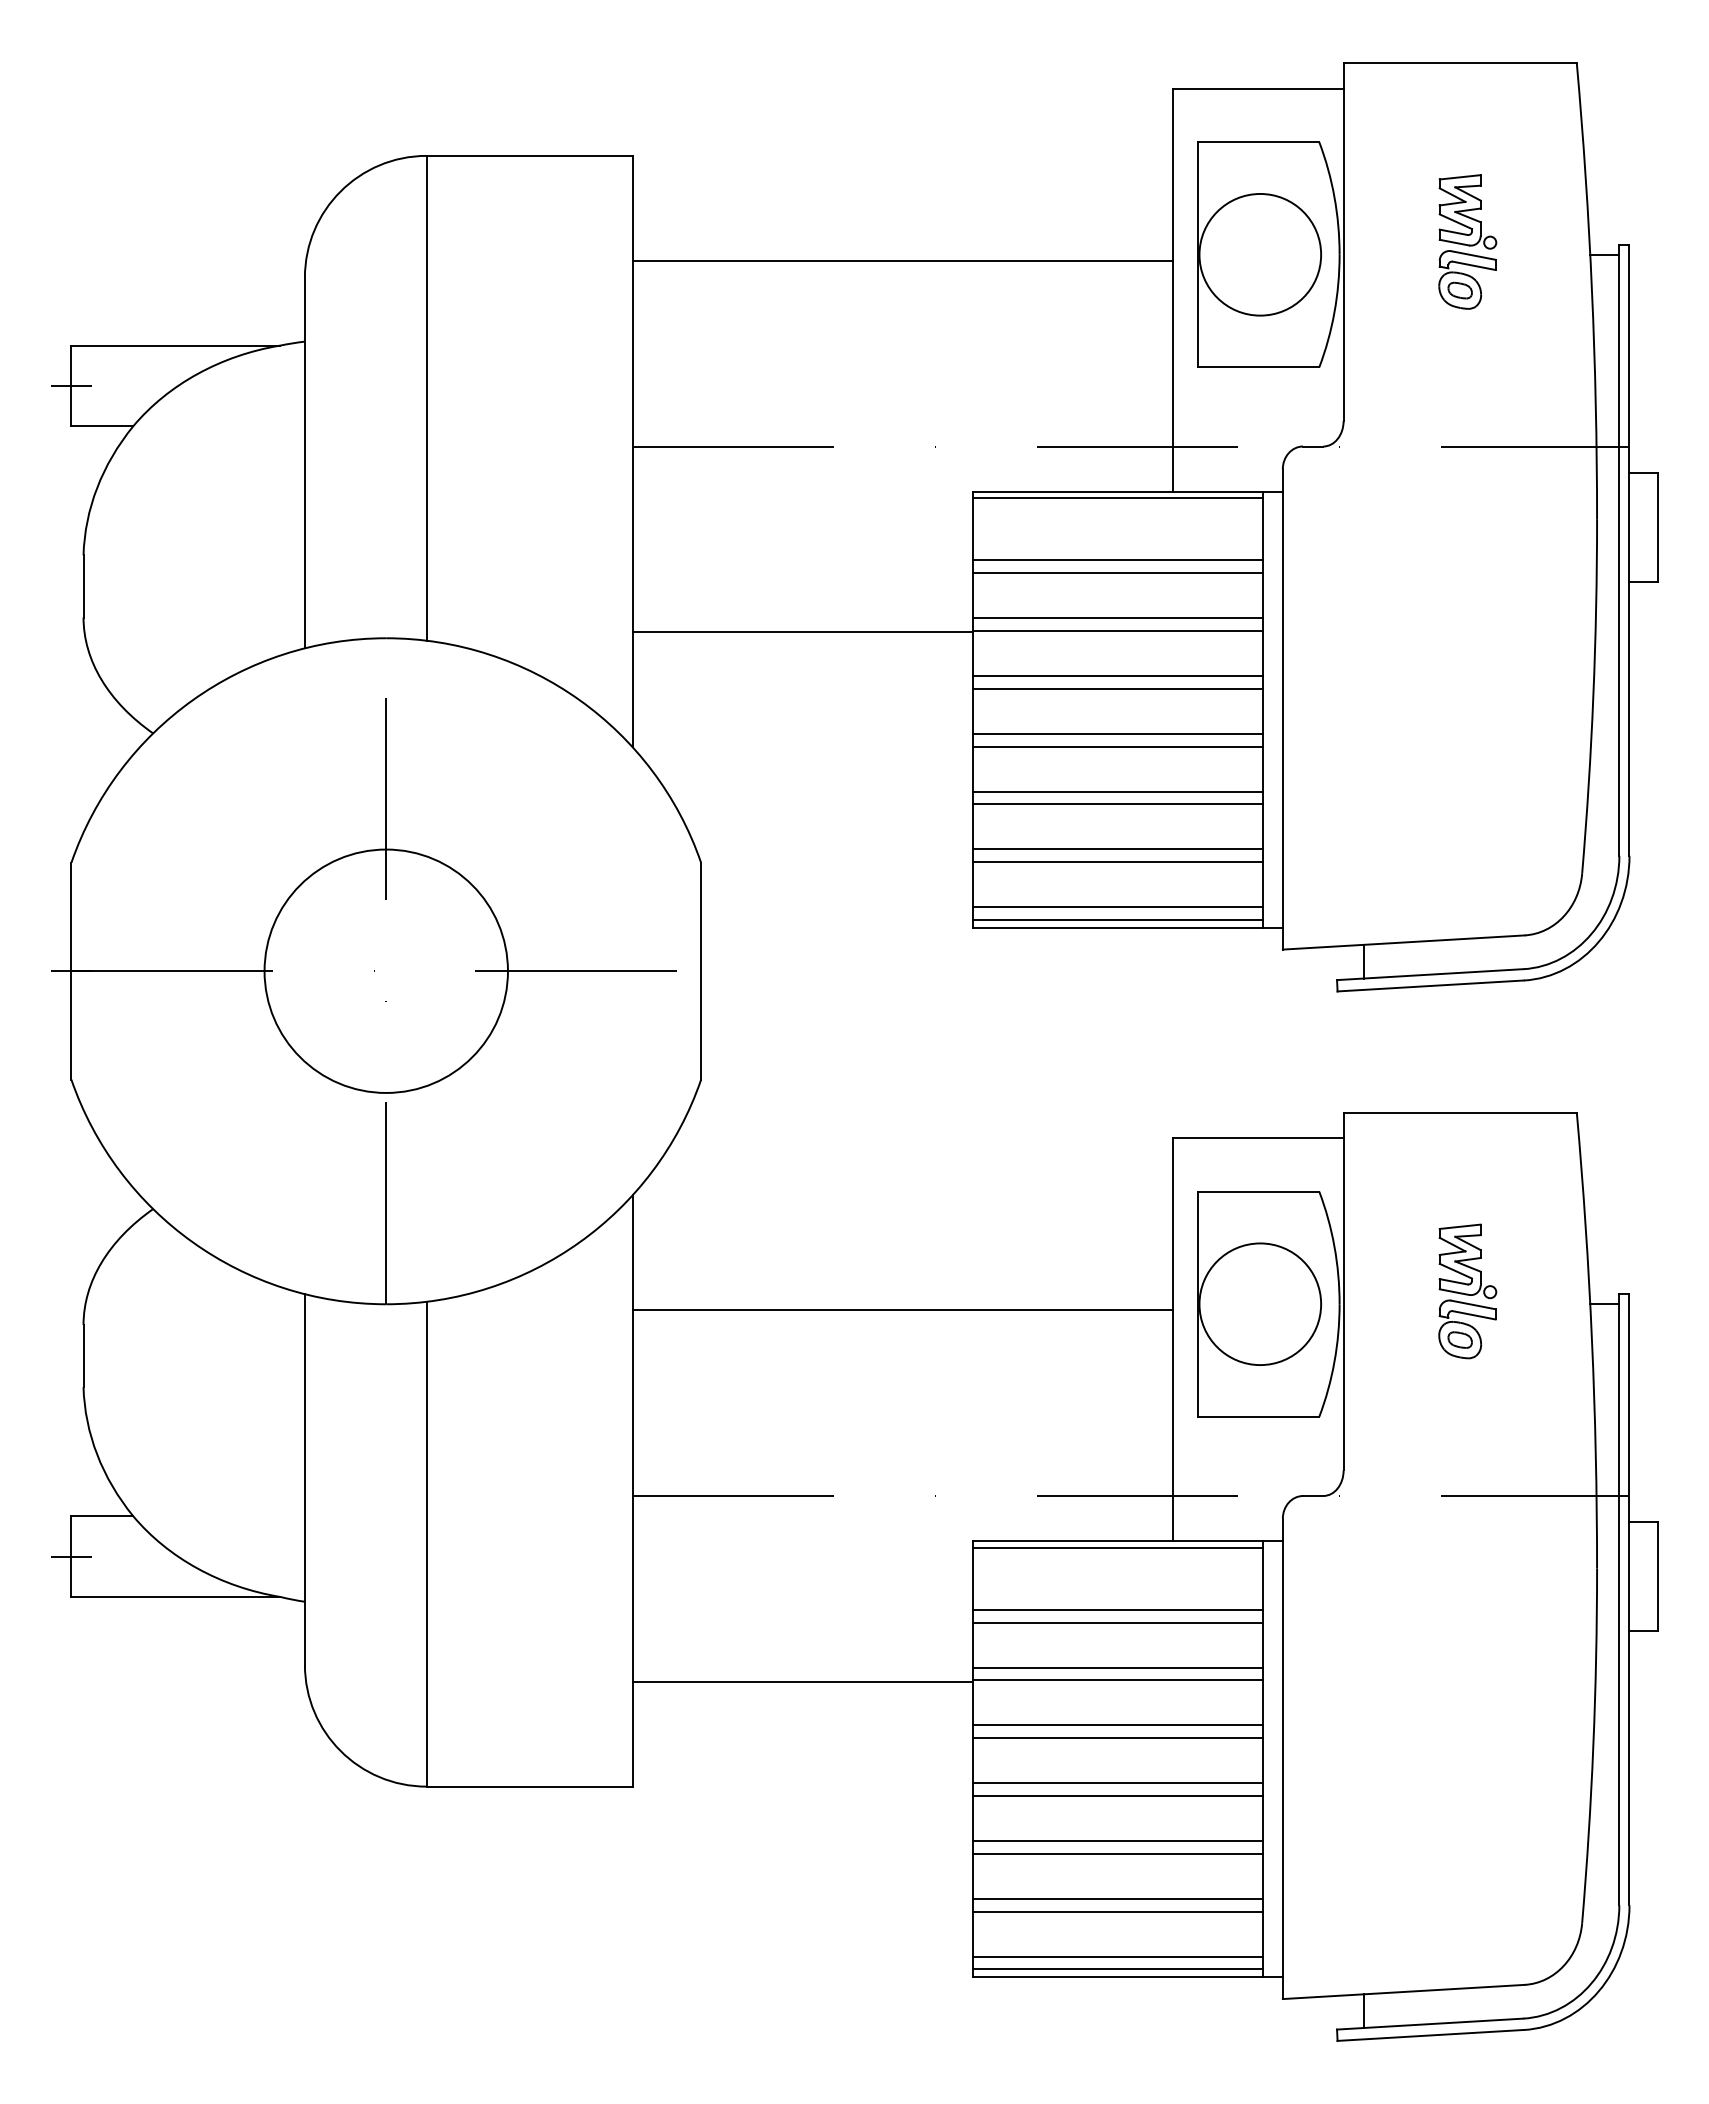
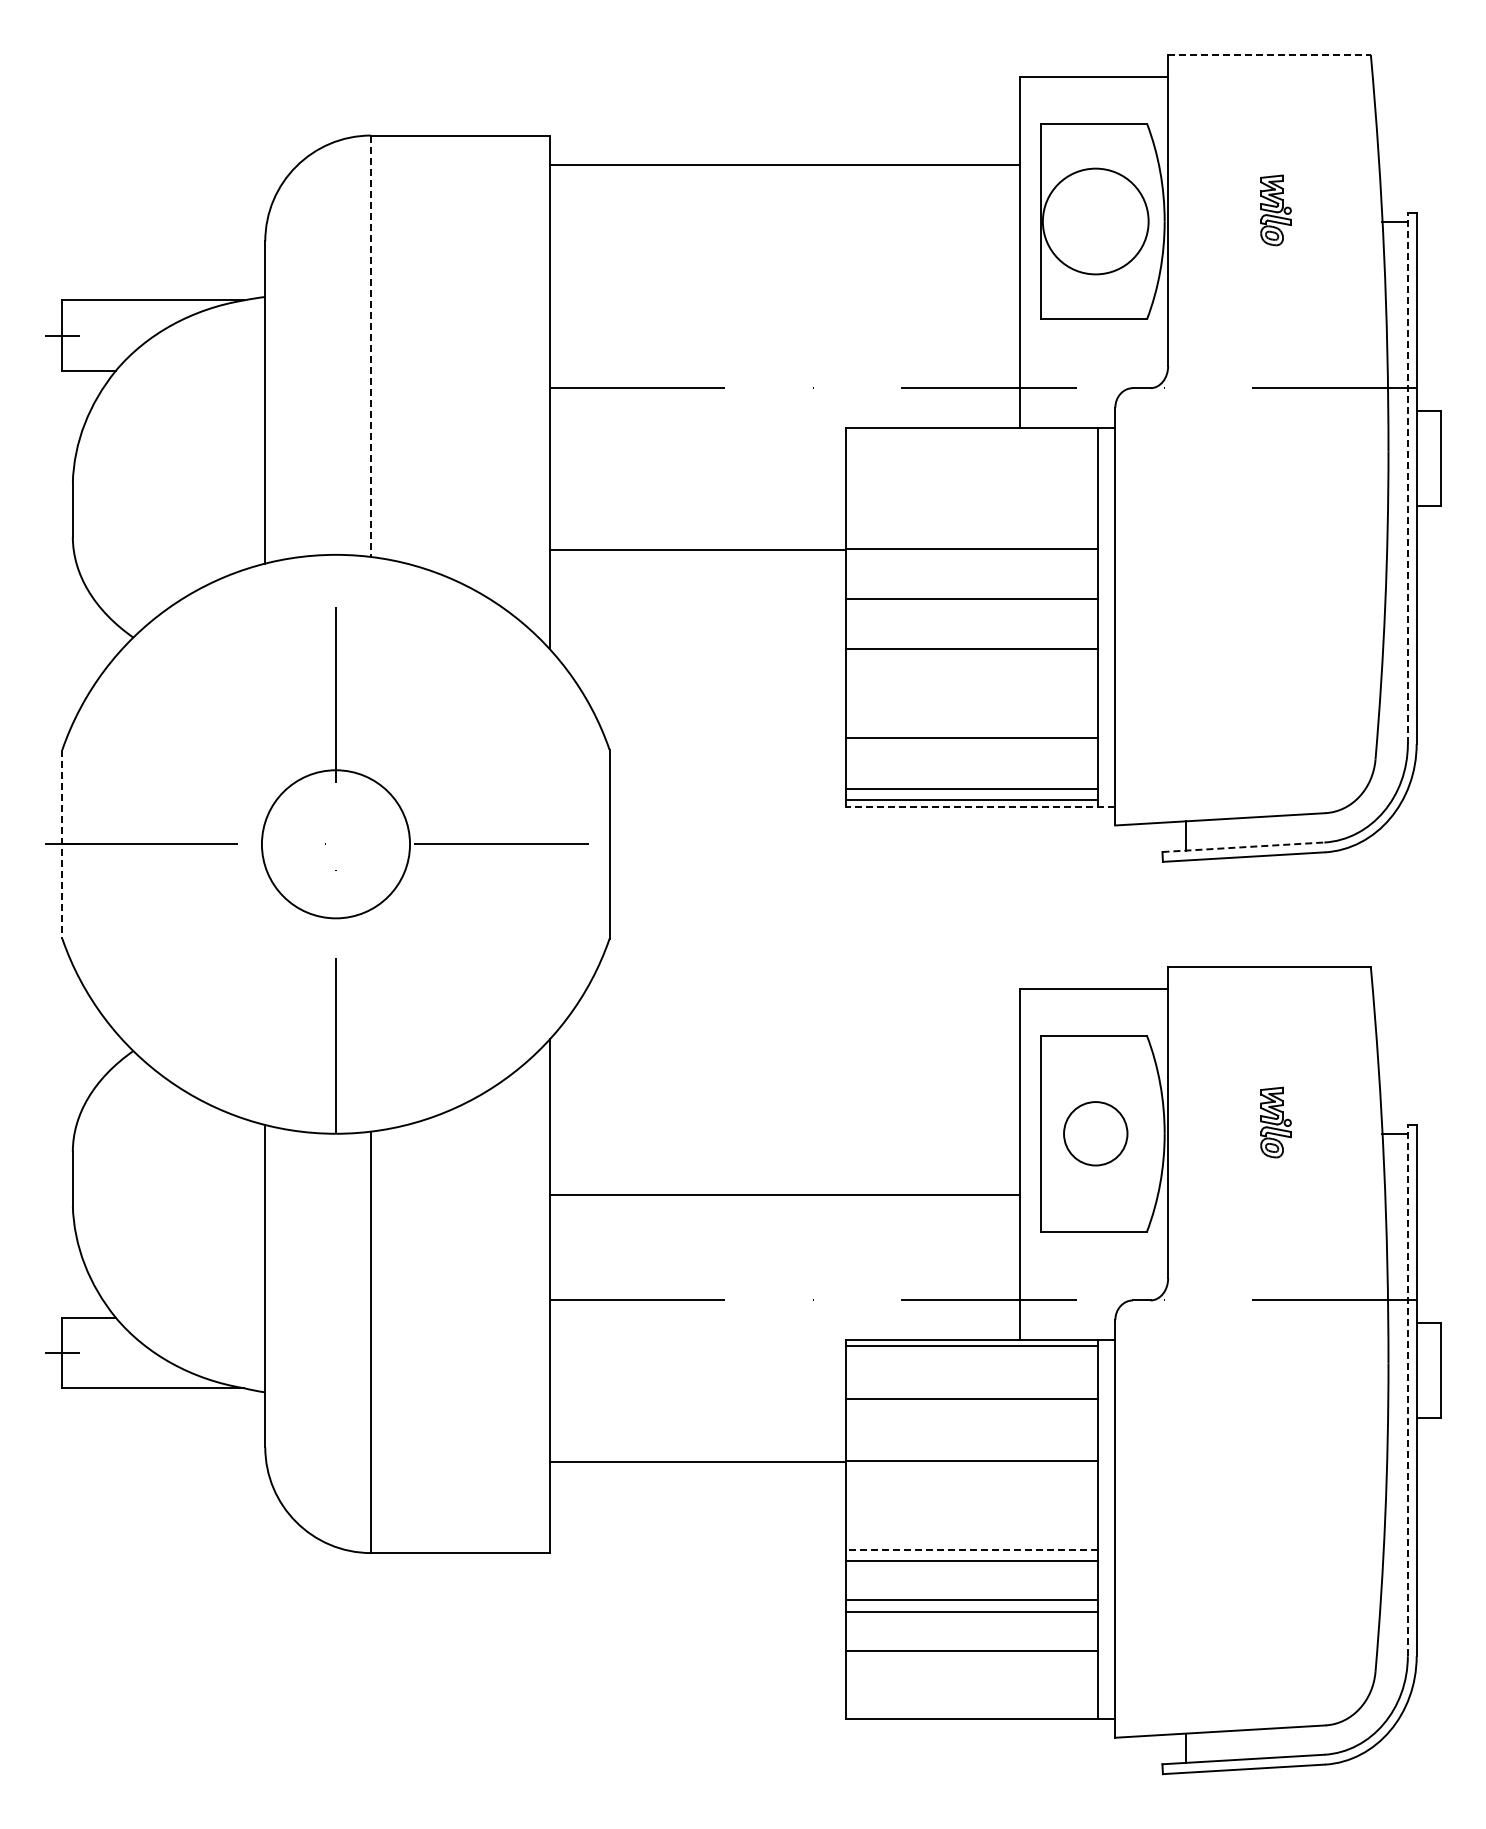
line: (1461, 62) -> (1270, 54), solid -> dashed
part: (1467, 242) -> (1275, 210), size x0.6
line: (903, 260) -> (785, 164), moved
line: (427, 398) -> (371, 346), solid -> dashed
line: (1117, 498) -> (971, 433), removed
line: (1618, 550) -> (1407, 478), solid -> dashed
line: (1117, 560) -> (971, 487), removed
line: (1117, 573) -> (971, 498), removed
line: (1117, 618) -> (971, 537), removed
line: (1117, 675) -> (971, 587), removed
line: (1117, 733) -> (971, 637), removed
line: (1117, 792) -> (971, 688), removed
line: (1117, 804) -> (971, 699), removed
line: (1117, 862) -> (971, 749), removed
line: (1127, 927) -> (980, 806), solid -> dashed
line: (71, 971) -> (62, 844), solid -> dashed
circle: (385, 971) -> (335, 844), size x0.7
line: (1430, 974) -> (1243, 847), solid -> dashed
part: (1467, 1291) -> (1275, 1122), size x0.6
circle: (1260, 1303) -> (1095, 1133), size x0.6
line: (903, 1310) -> (785, 1195), moved
line: (1618, 1599) -> (1407, 1390), solid -> dashed
line: (1117, 1622) -> (971, 1410), removed
line: (1117, 1667) -> (971, 1449), removed
line: (1117, 1724) -> (971, 1499), removed
line: (1117, 1738) -> (971, 1511), removed
line: (1117, 1783) -> (971, 1550), solid -> dashed
line: (1117, 1911) -> (971, 1661), removed
line: (1117, 1956) -> (971, 1700), removed
line: (1117, 1970) -> (971, 1712), removed

